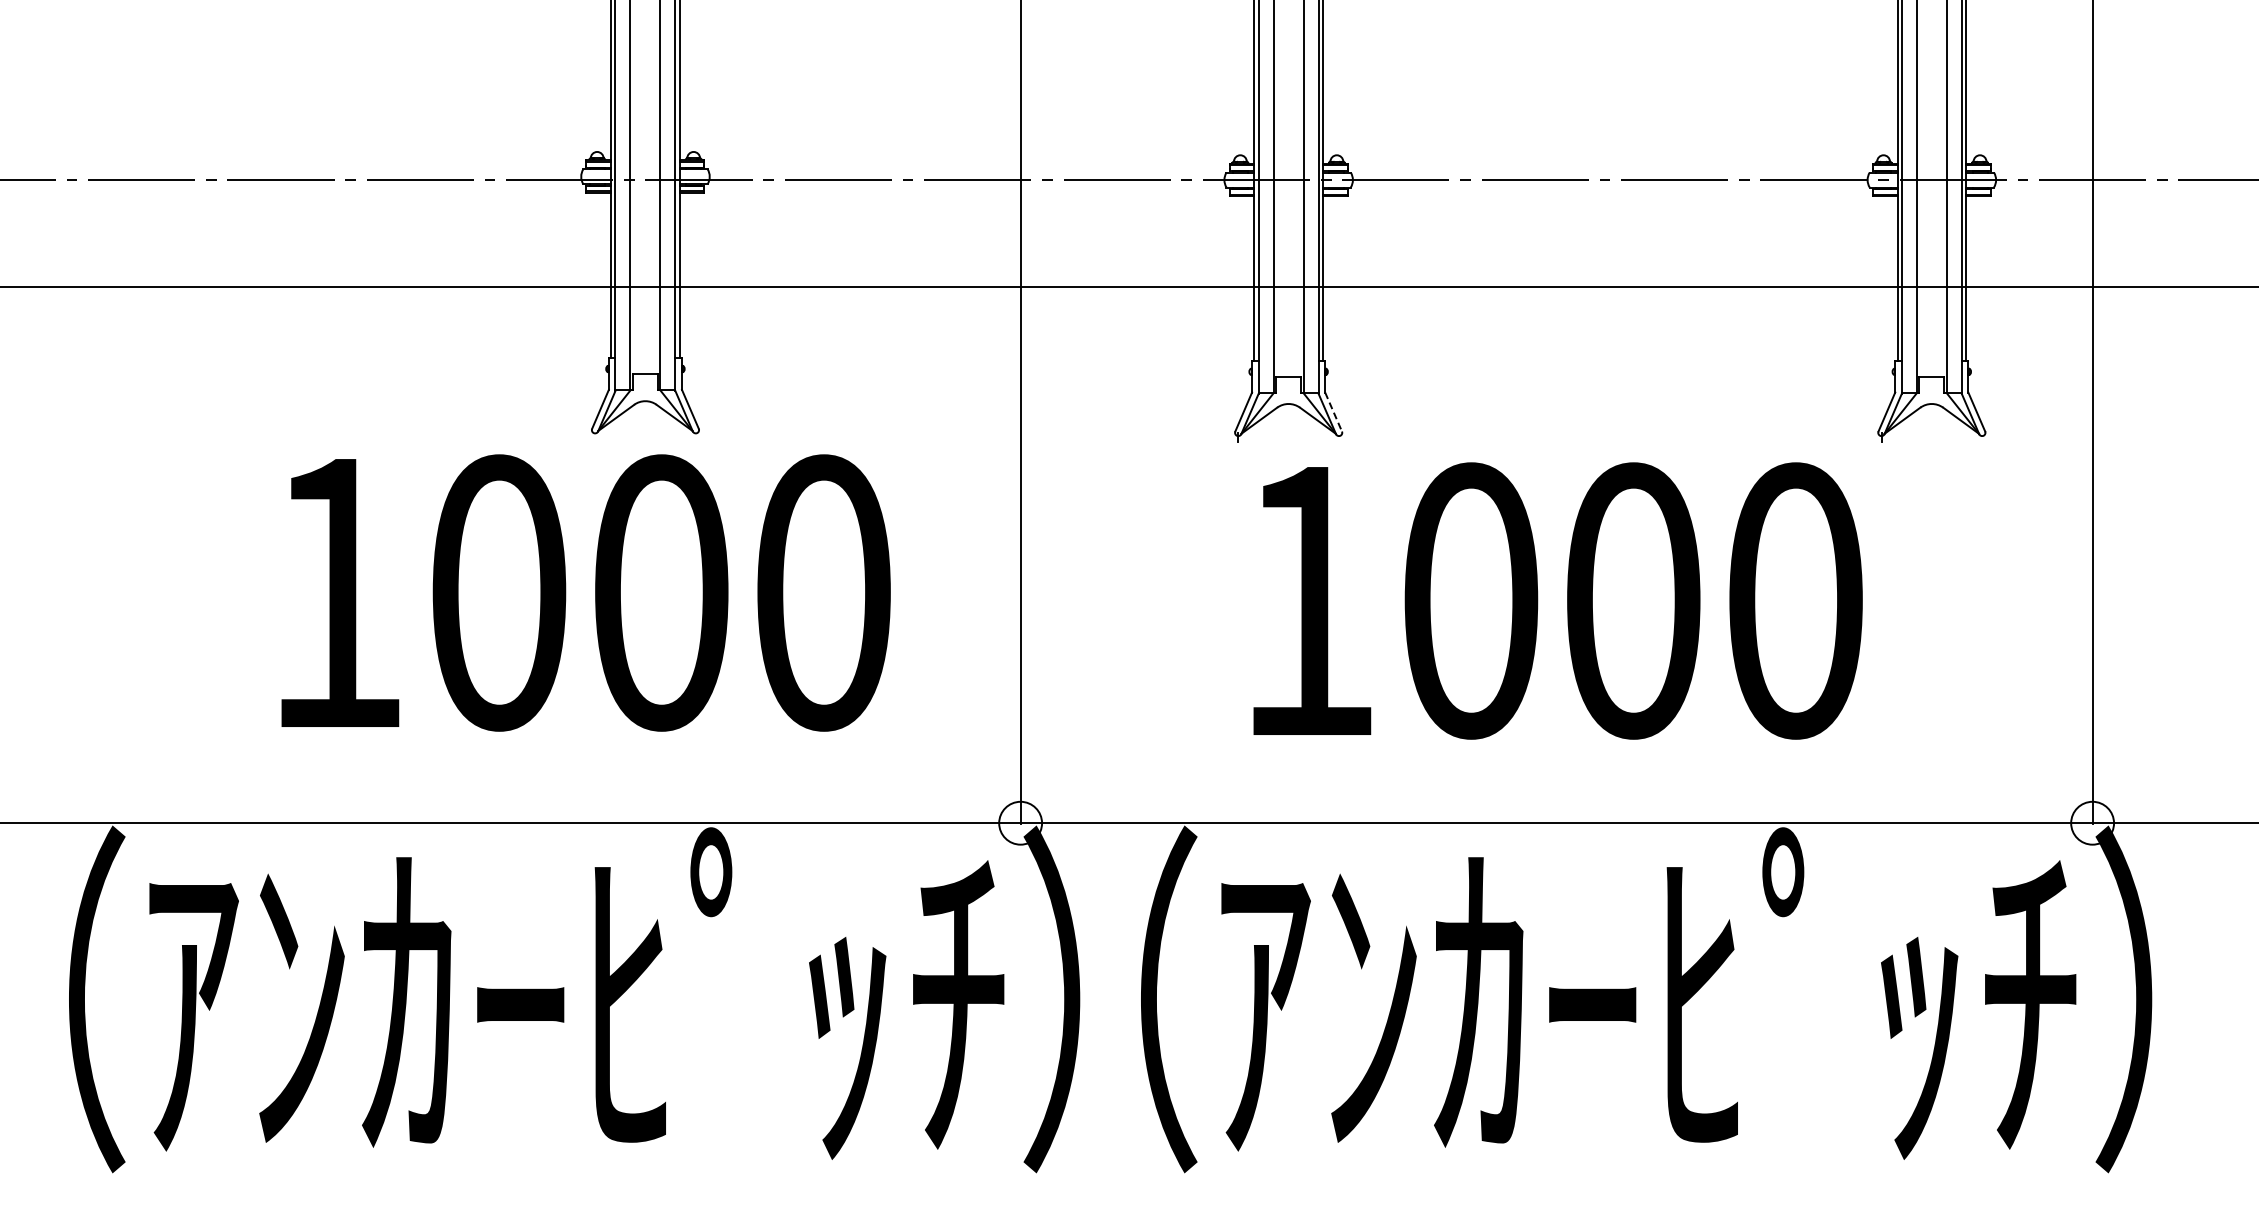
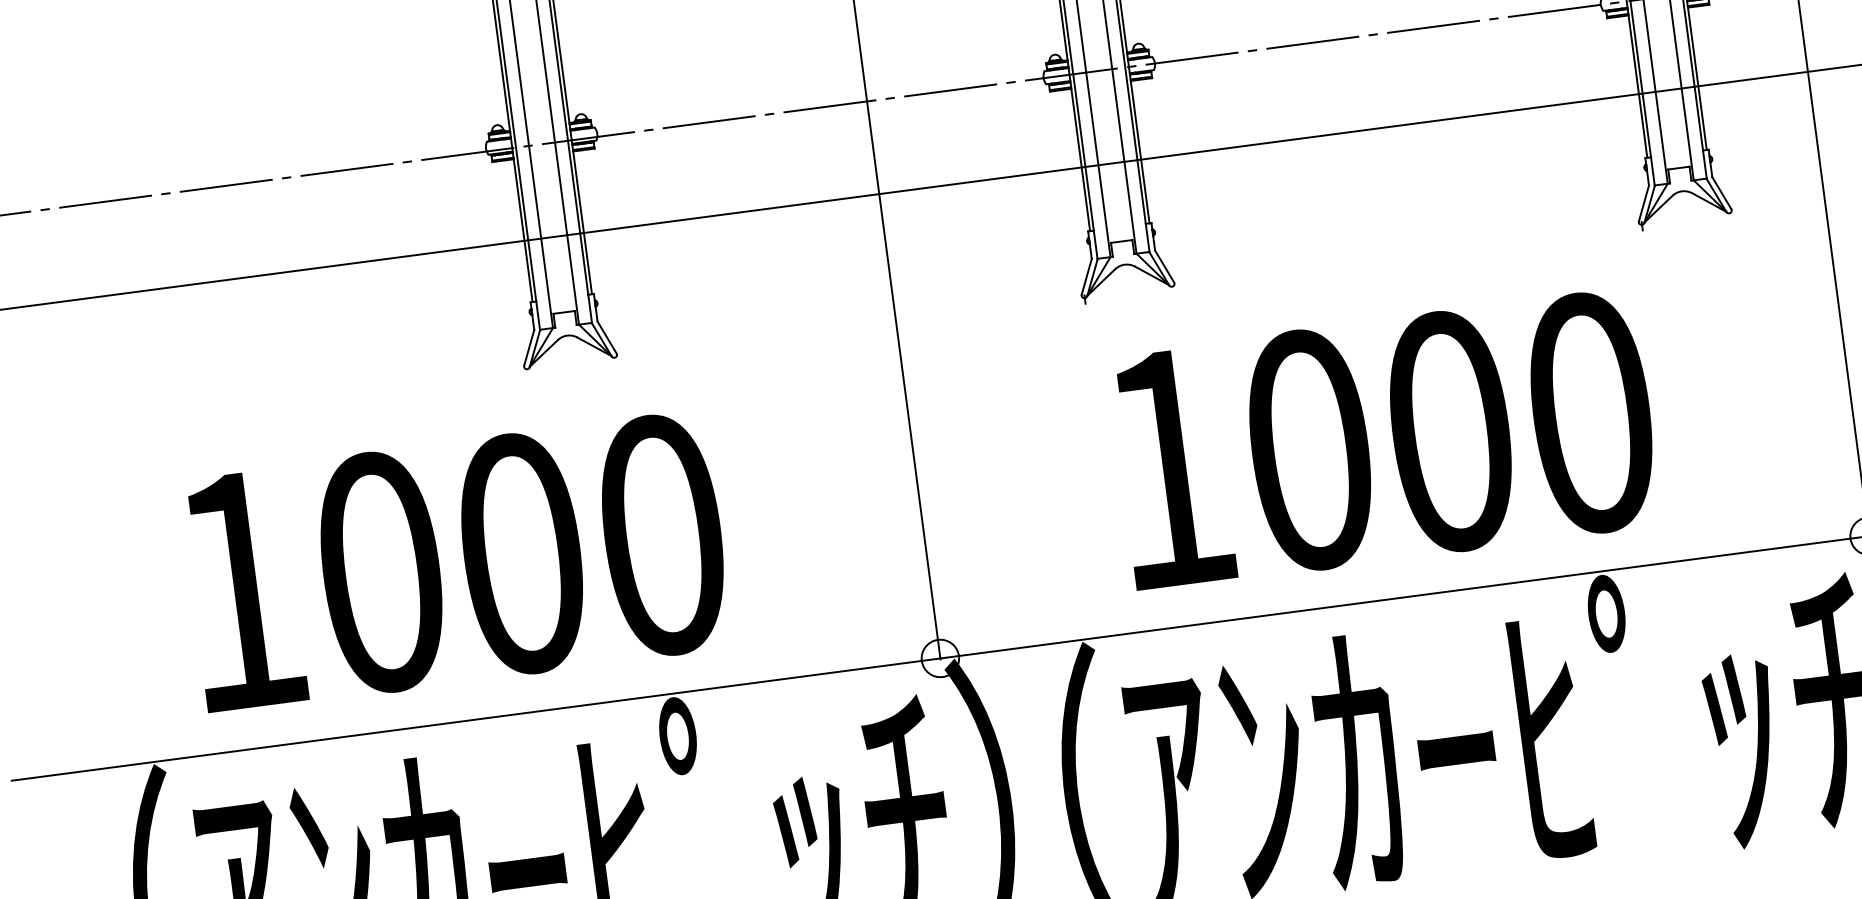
line: (1333, 412) -> (1164, 266), dashed -> solid
text: (585, 592) -> (456, 562), moved
text: (1557, 600) -> (1384, 439), moved

